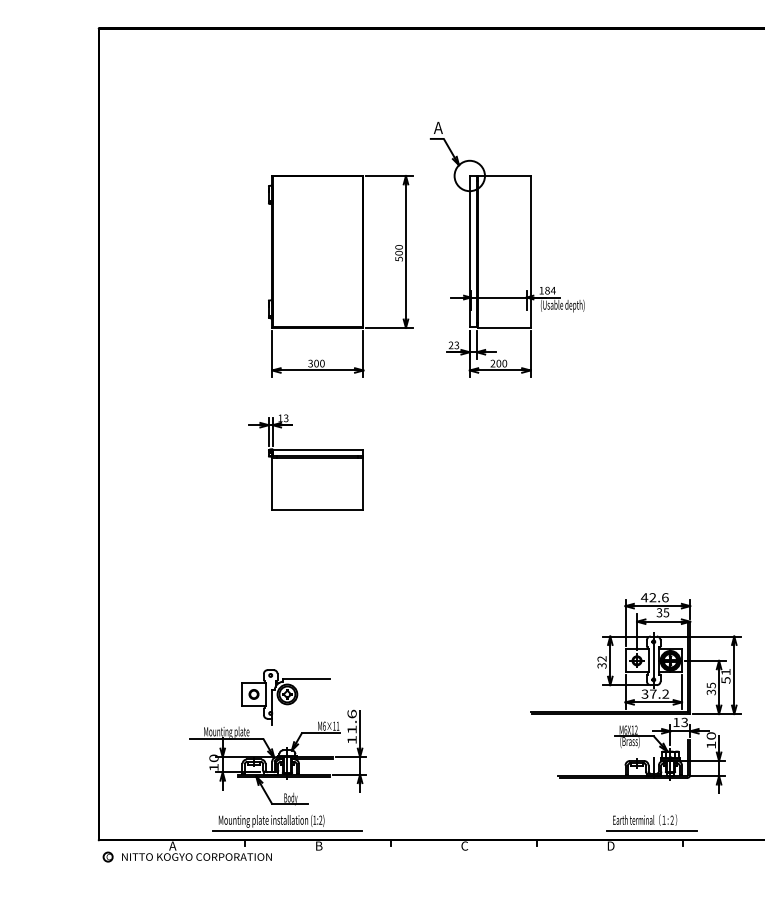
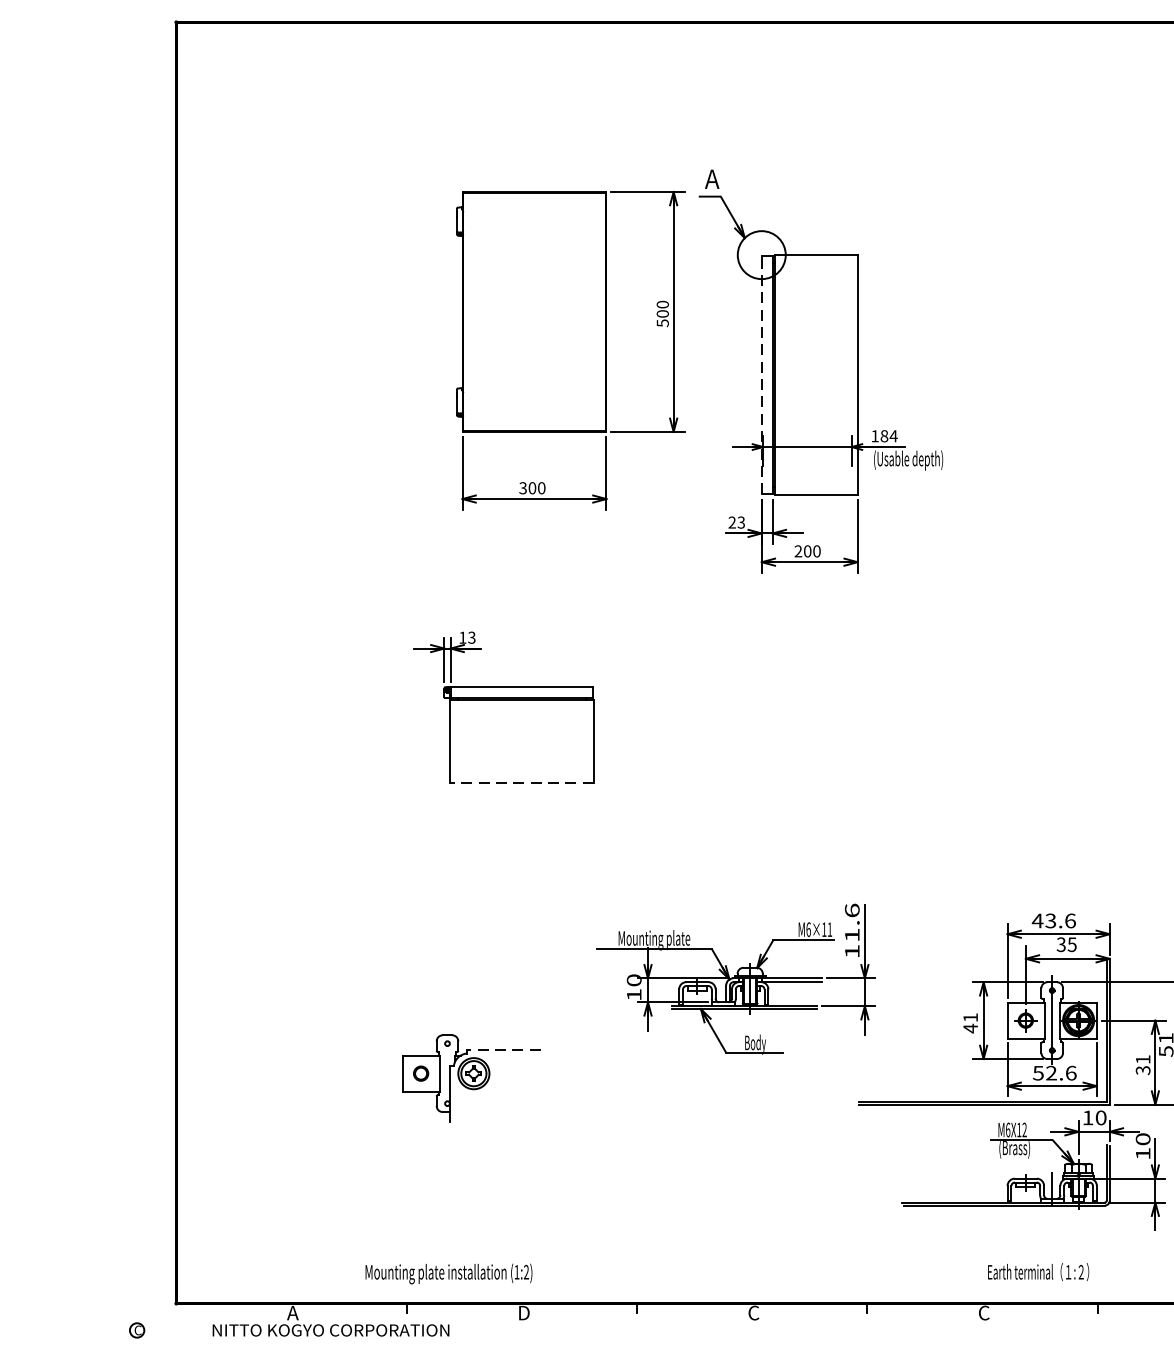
line: (469, 251) -> (761, 374), solid -> dashed
part: (340, 276) -> (570, 350), moved
line: (317, 510) -> (521, 783), solid -> dashed
text: (652, 598) -> (1050, 922), 42.6 -> 43.6
text: (601, 662) -> (969, 1023), 32 -> 41
line: (305, 679) -> (502, 1050), solid -> dashed
text: (710, 685) -> (1141, 1059), 35 -> 31
text: (655, 693) -> (1054, 1072), 37.2 -> 52.6
text: (684, 722) -> (1100, 1117), 13 -> 10
part: (277, 757) -> (734, 979), moved
line: (286, 830) -> (472, 1288), removed
line: (651, 830) -> (1048, 1288), removed
text: (319, 845) -> (524, 1312), B -> D
text: (610, 845) -> (983, 1312), D -> C
part: (107, 856) -> (136, 1329), moved

